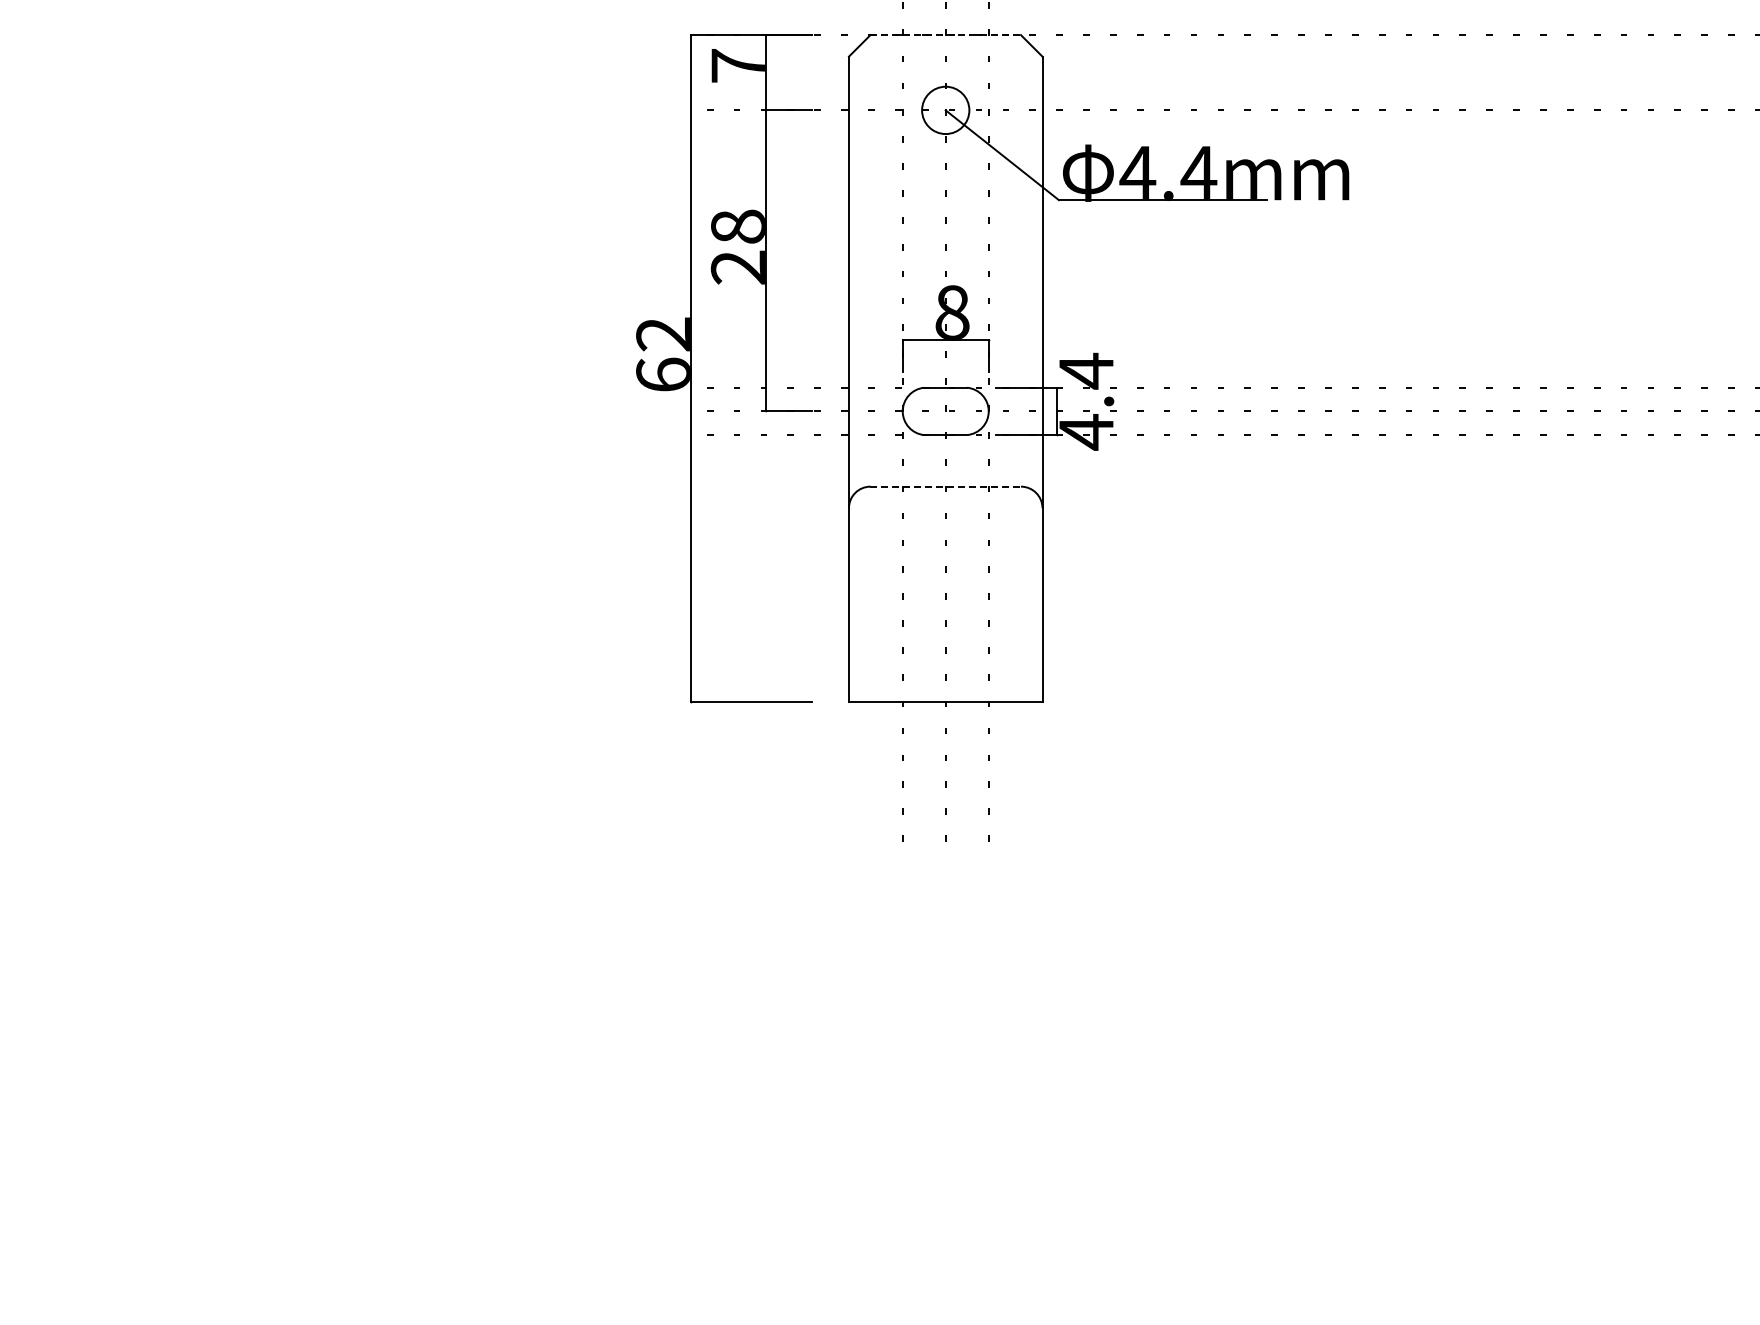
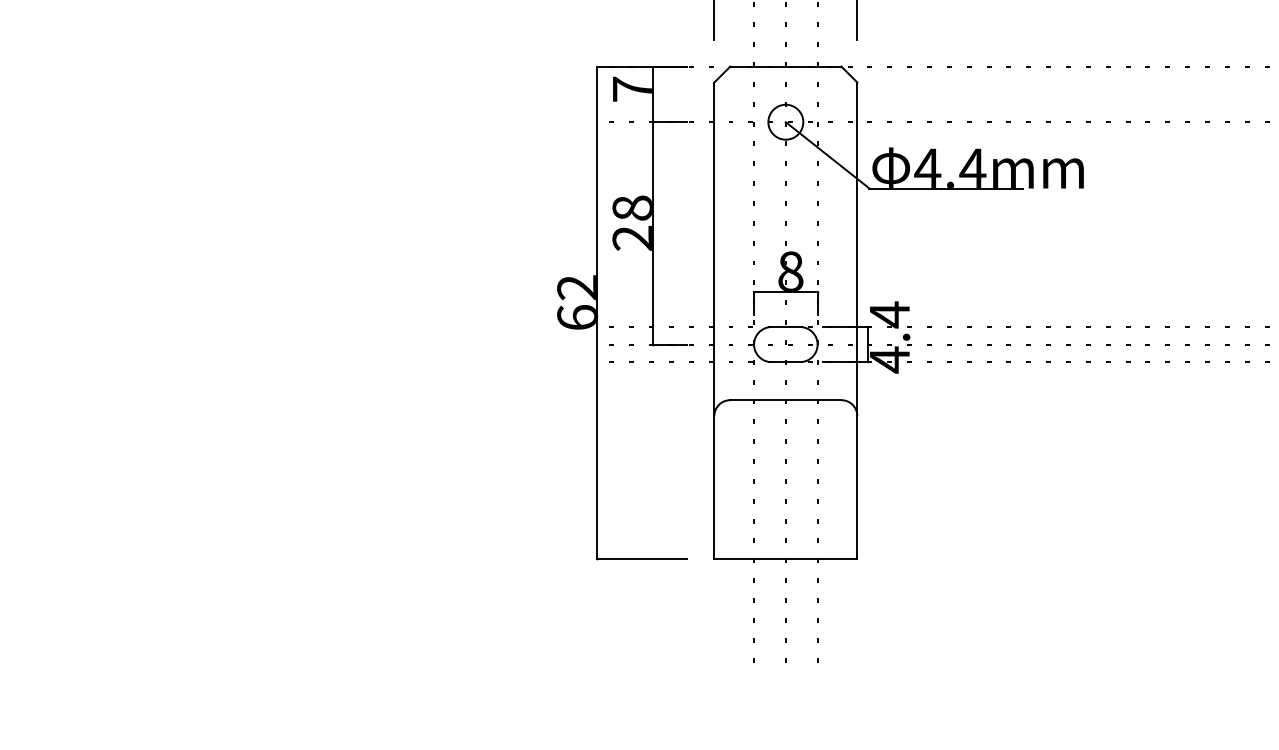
line: (946, 35) -> (786, 66), dashed -> solid
line: (946, 486) -> (786, 400), dashed -> solid

